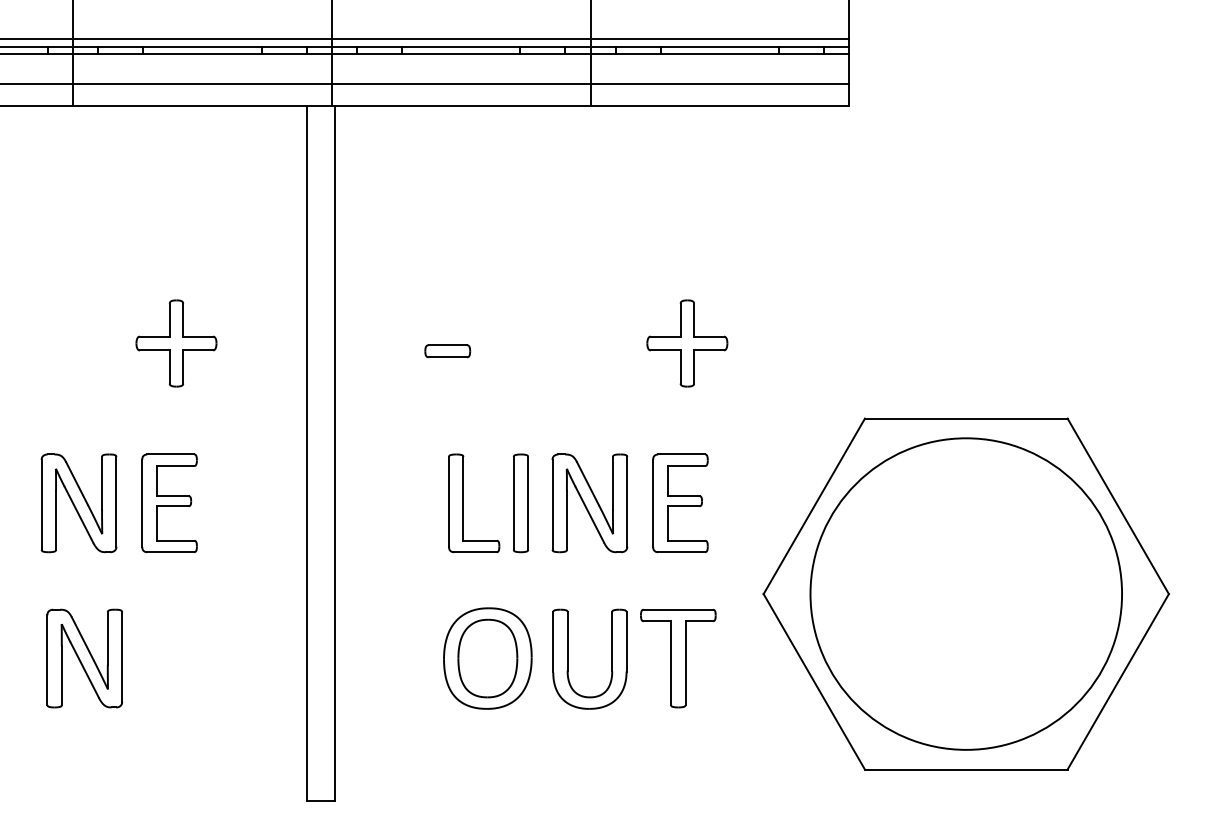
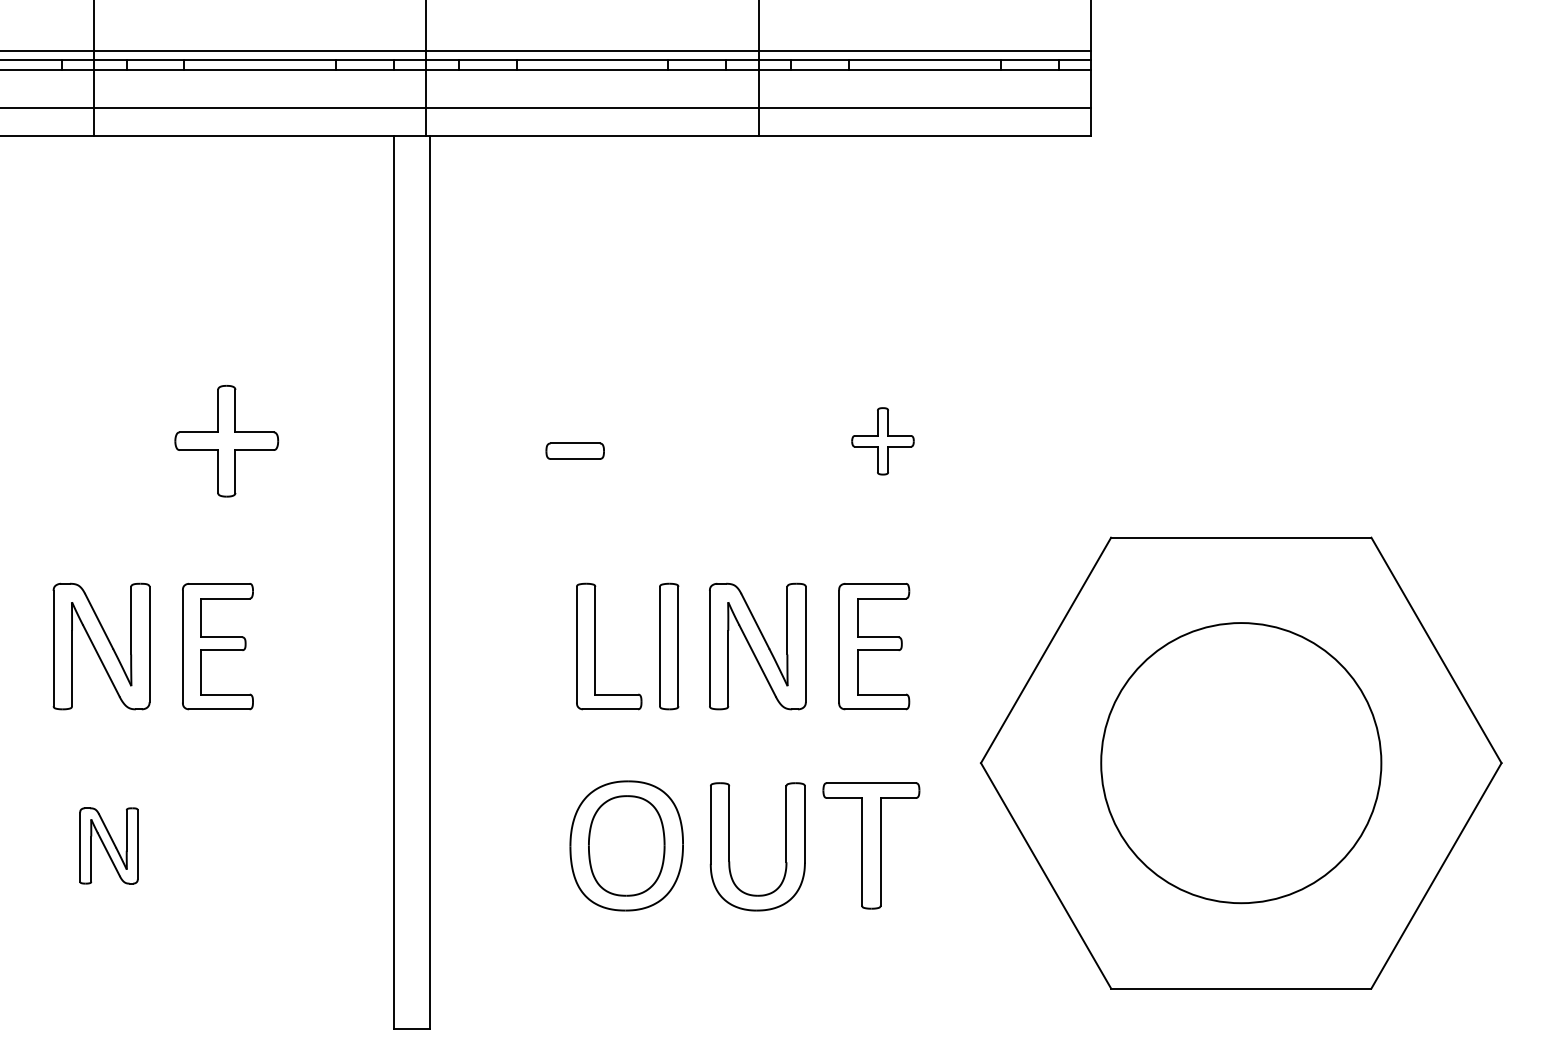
part: (686, 343) -> (882, 441), size x0.6
circle: (966, 594) -> (1241, 763), size x0.7
part: (84, 658) -> (108, 845), size x0.6

